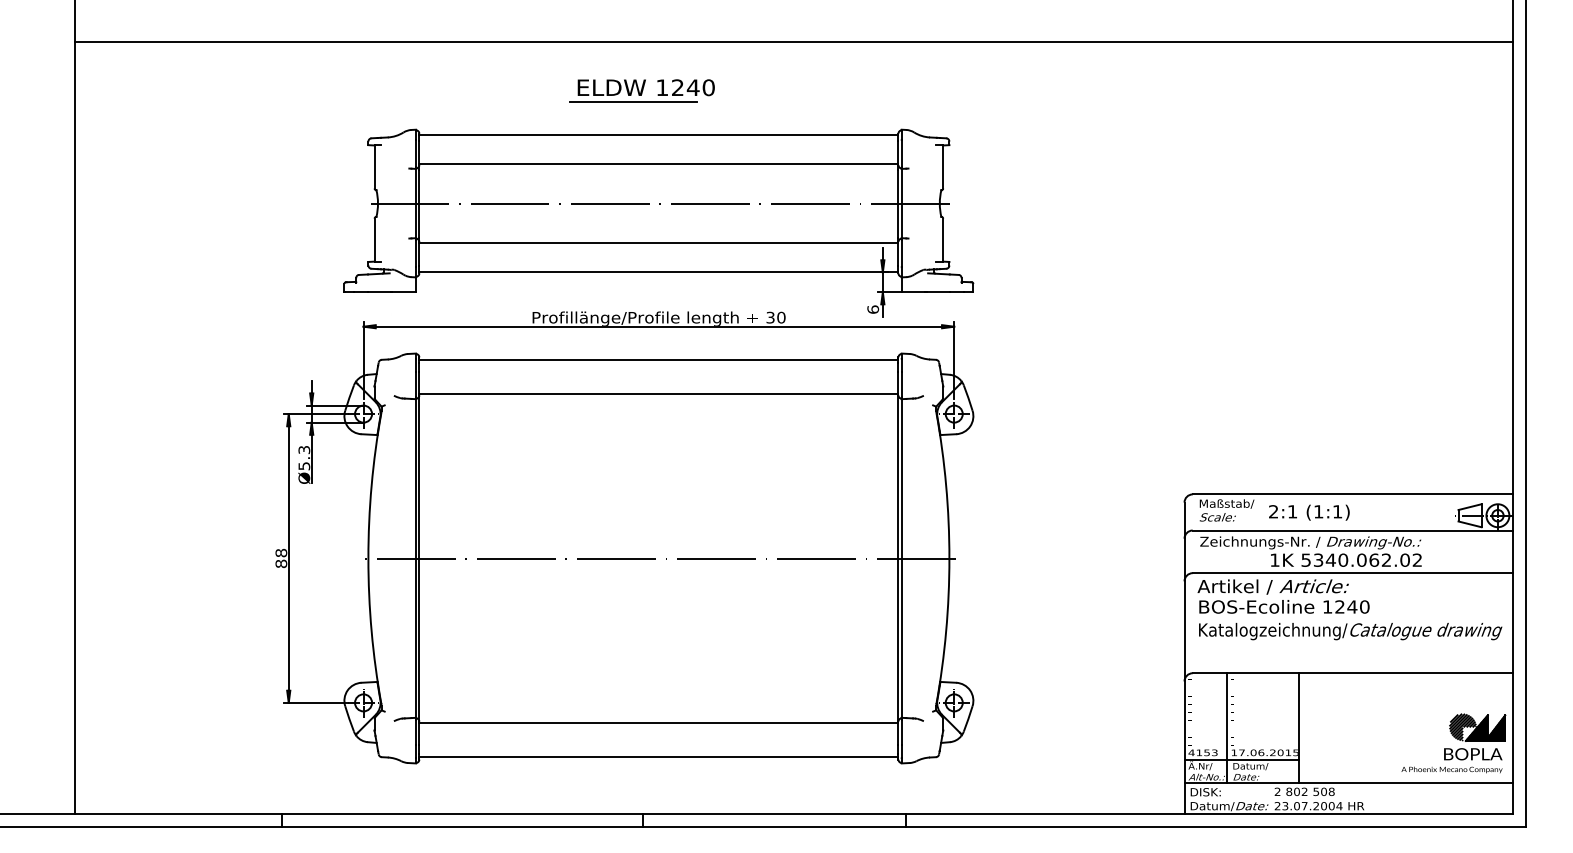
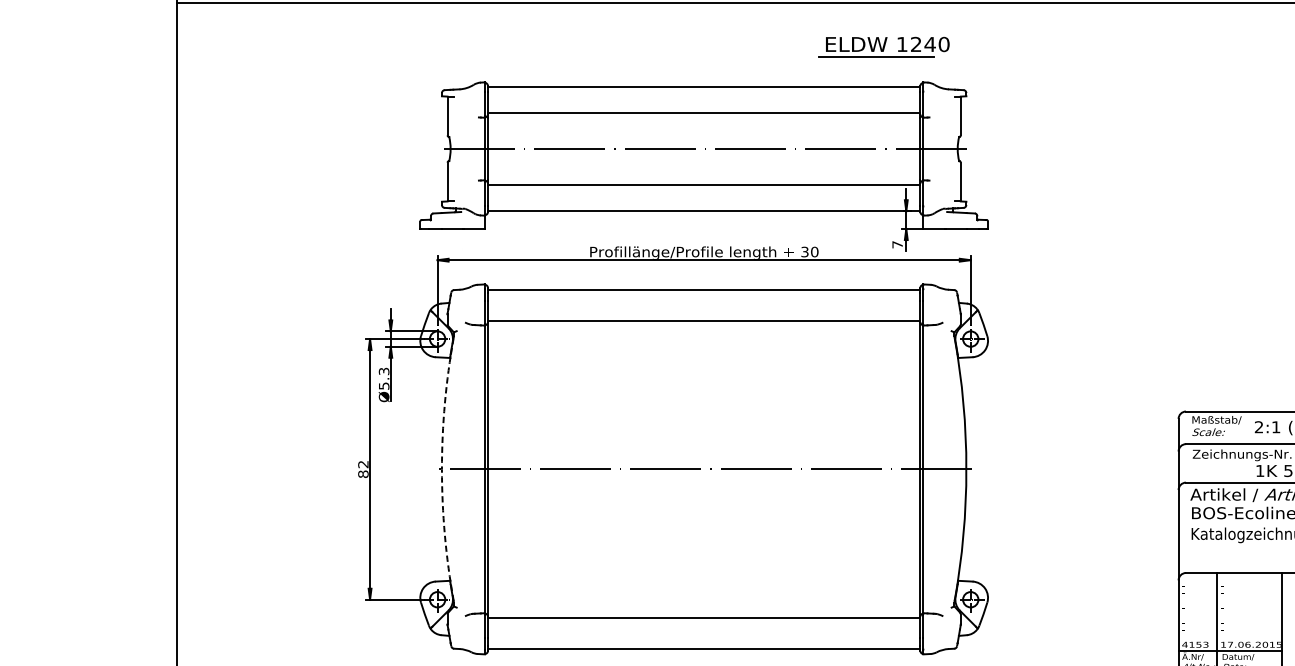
part: (641, 90) -> (883, 46), moved
text: (873, 309) -> (897, 244), 6 -> 7
text: (281, 553) -> (363, 464), 88 -> 82
arc: (368, 558) -> (442, 469), solid -> dashed

